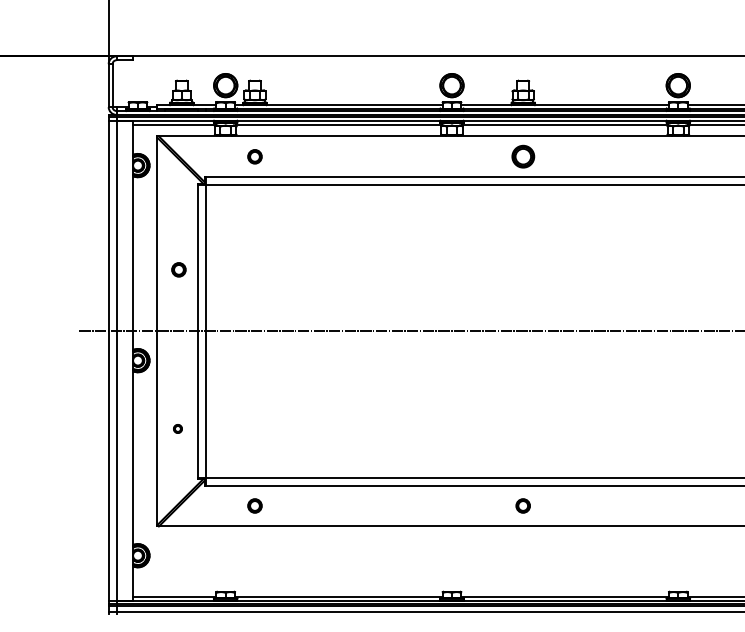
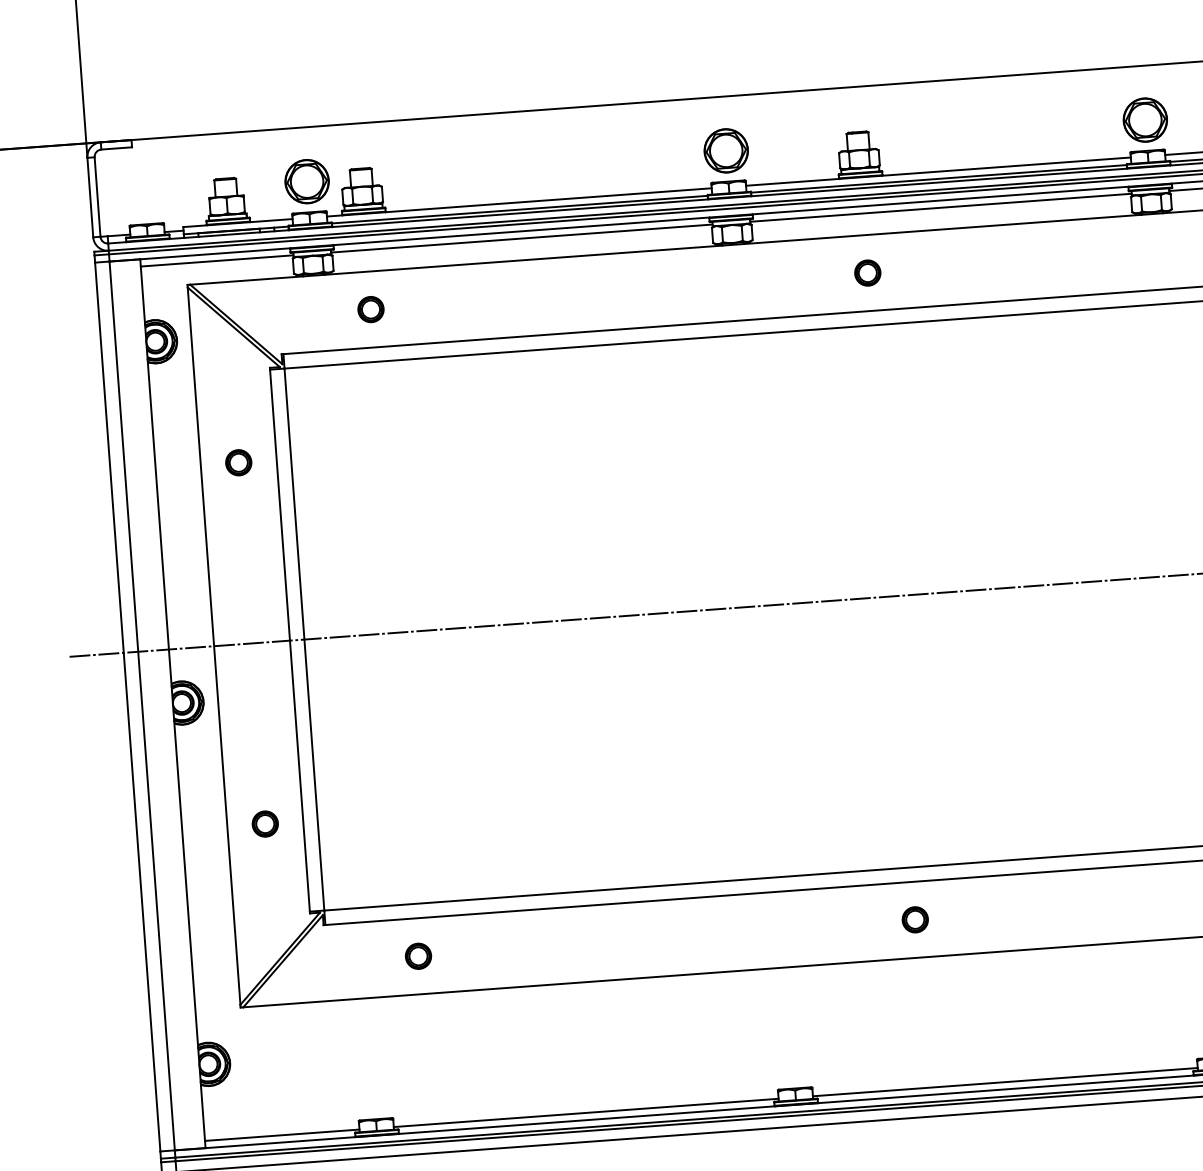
part: (522, 156) -> (866, 272), size x0.62
circle: (178, 269) -> (237, 462), moved
circle: (177, 428) -> (264, 823), size x1.67

